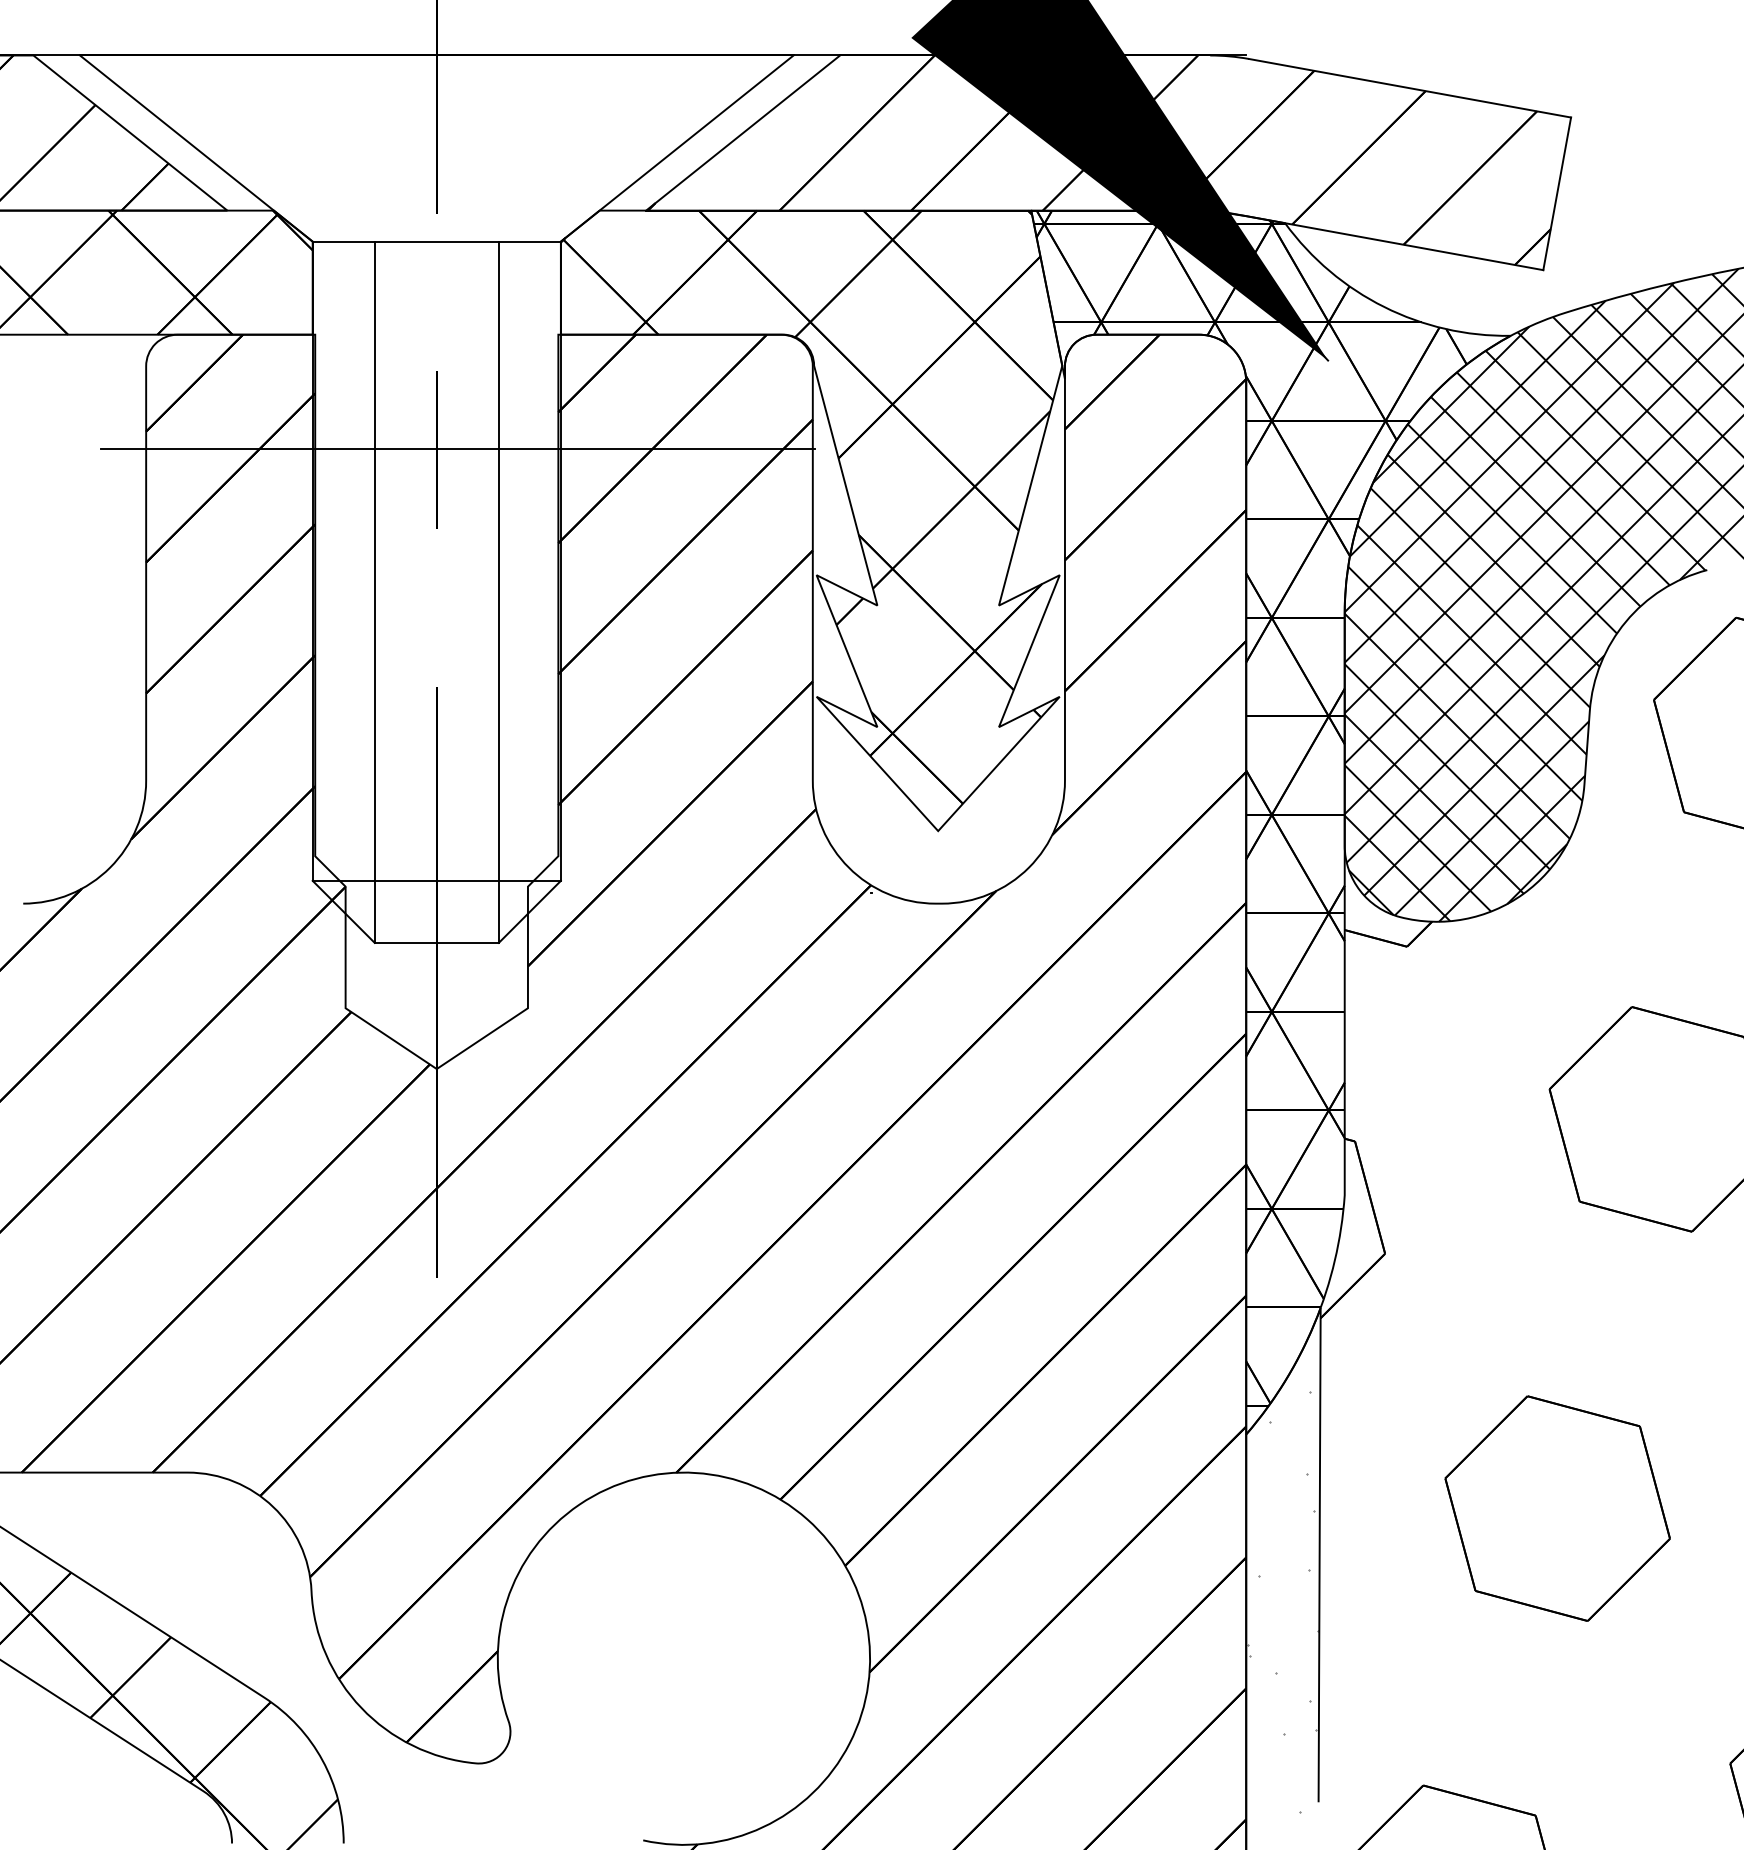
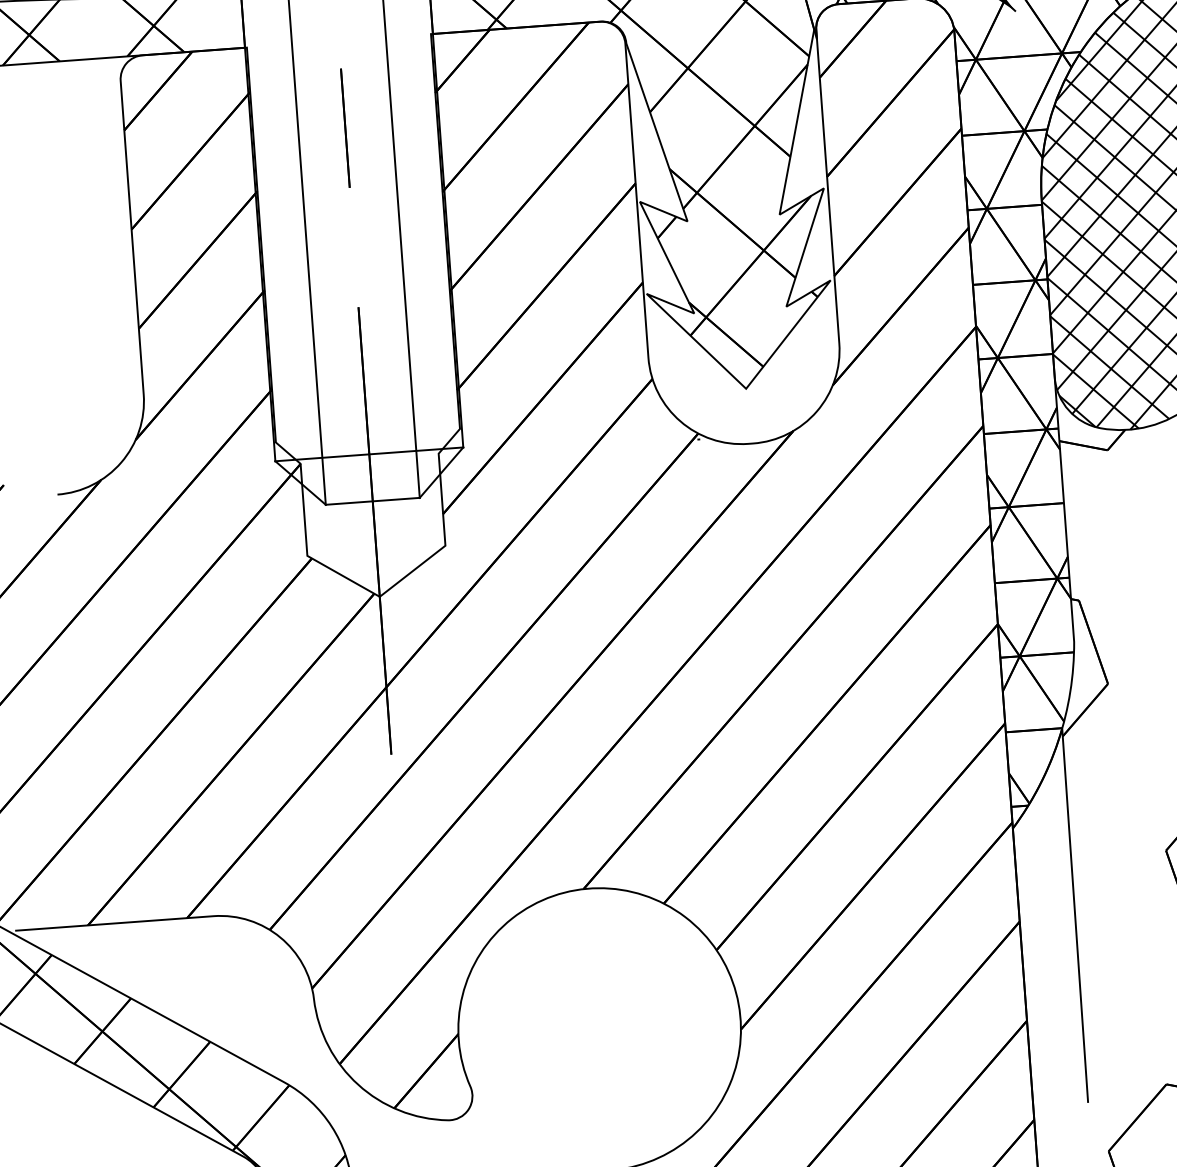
line: (457, 449) -> (361, 126), removed
hatch: (1282, 1601) -> (1049, 952), removed

